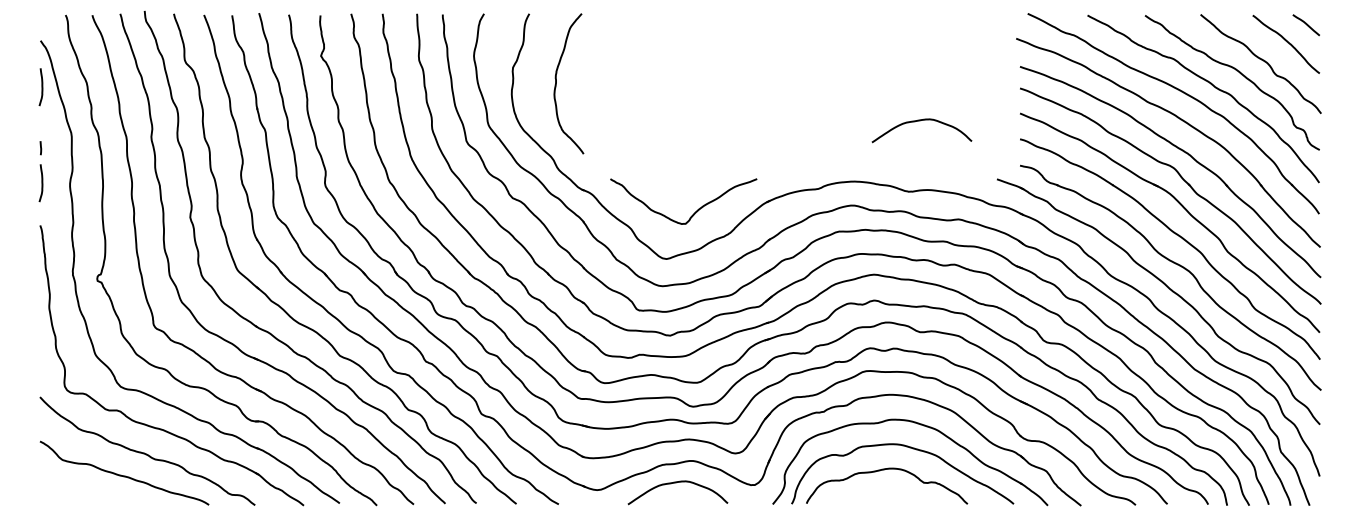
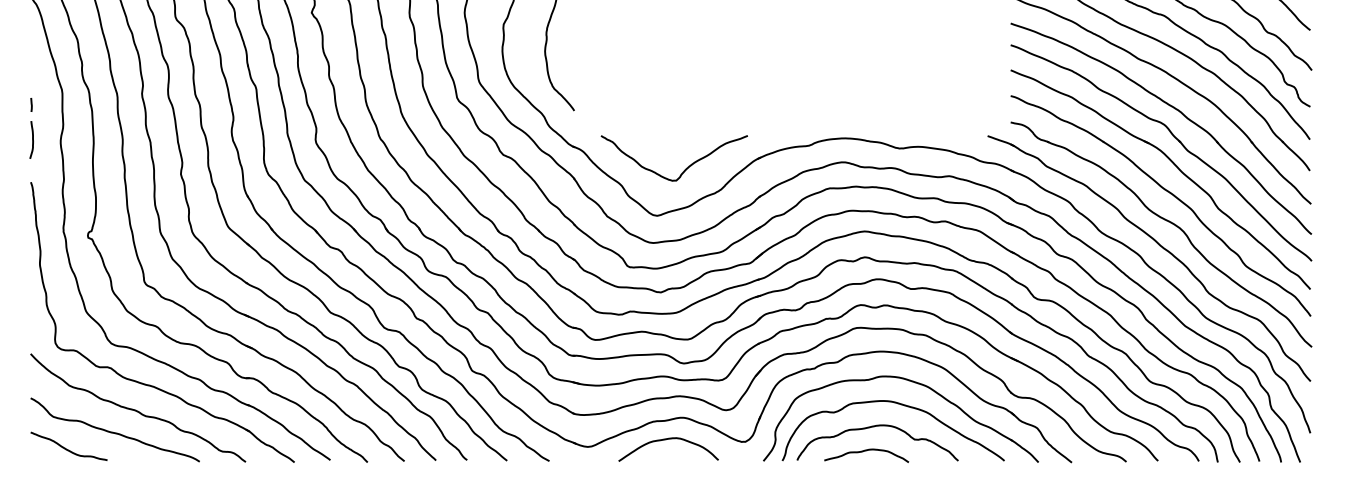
curve: (41, 87) -> (32, 44), removed
curve: (920, 121) -> (911, 78), removed
curve: (75, 491) -> (66, 448), added
curve: (873, 495) -> (864, 452), added

